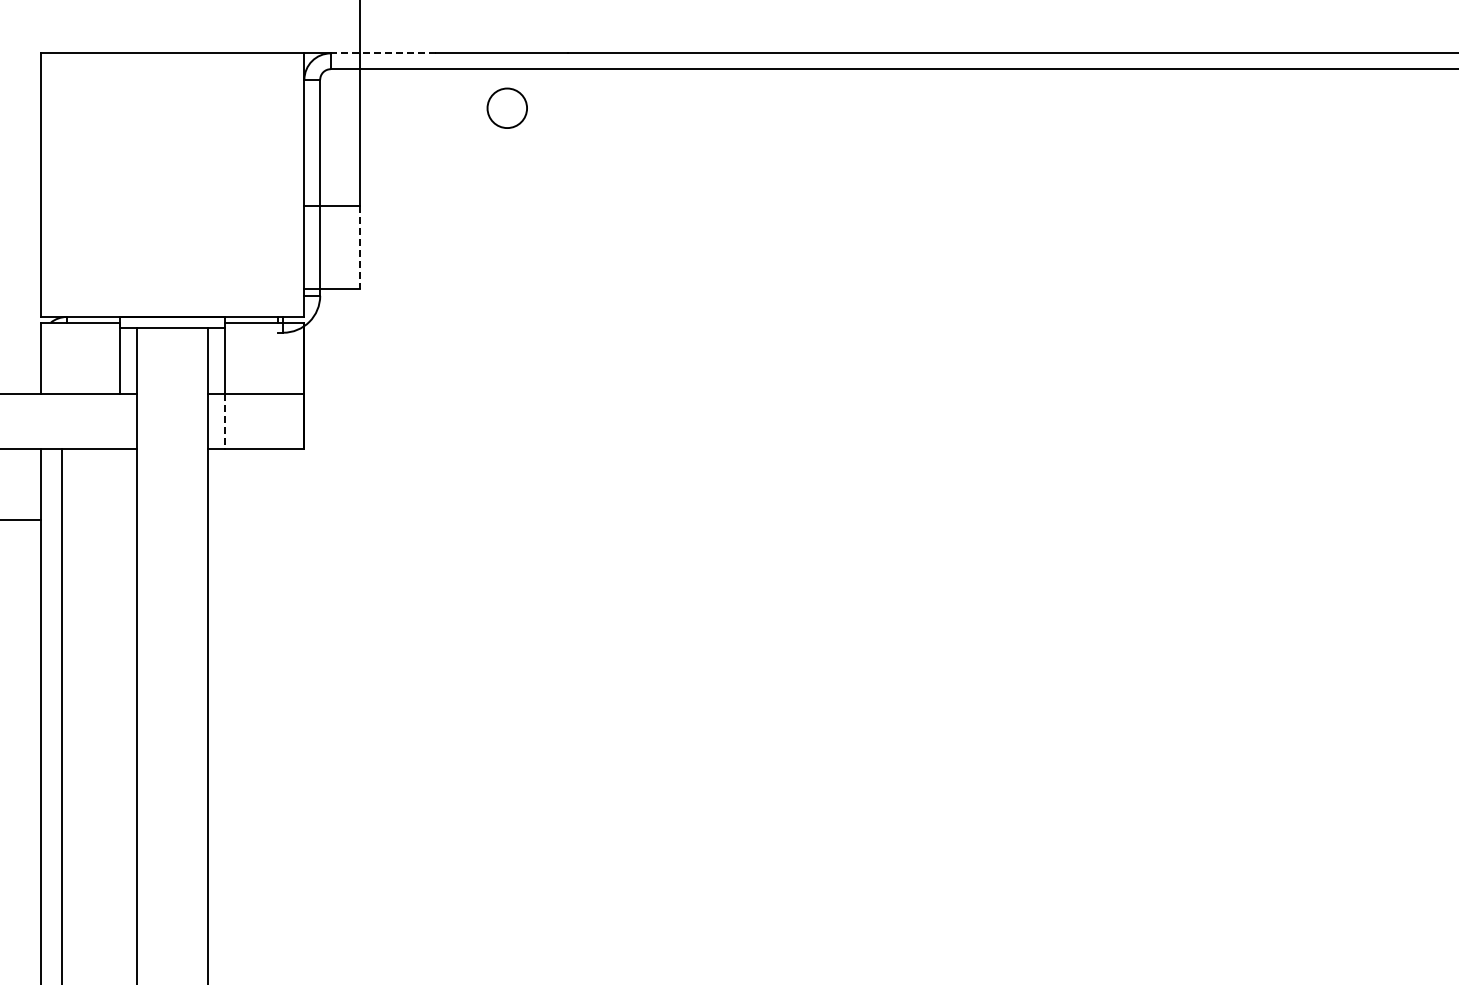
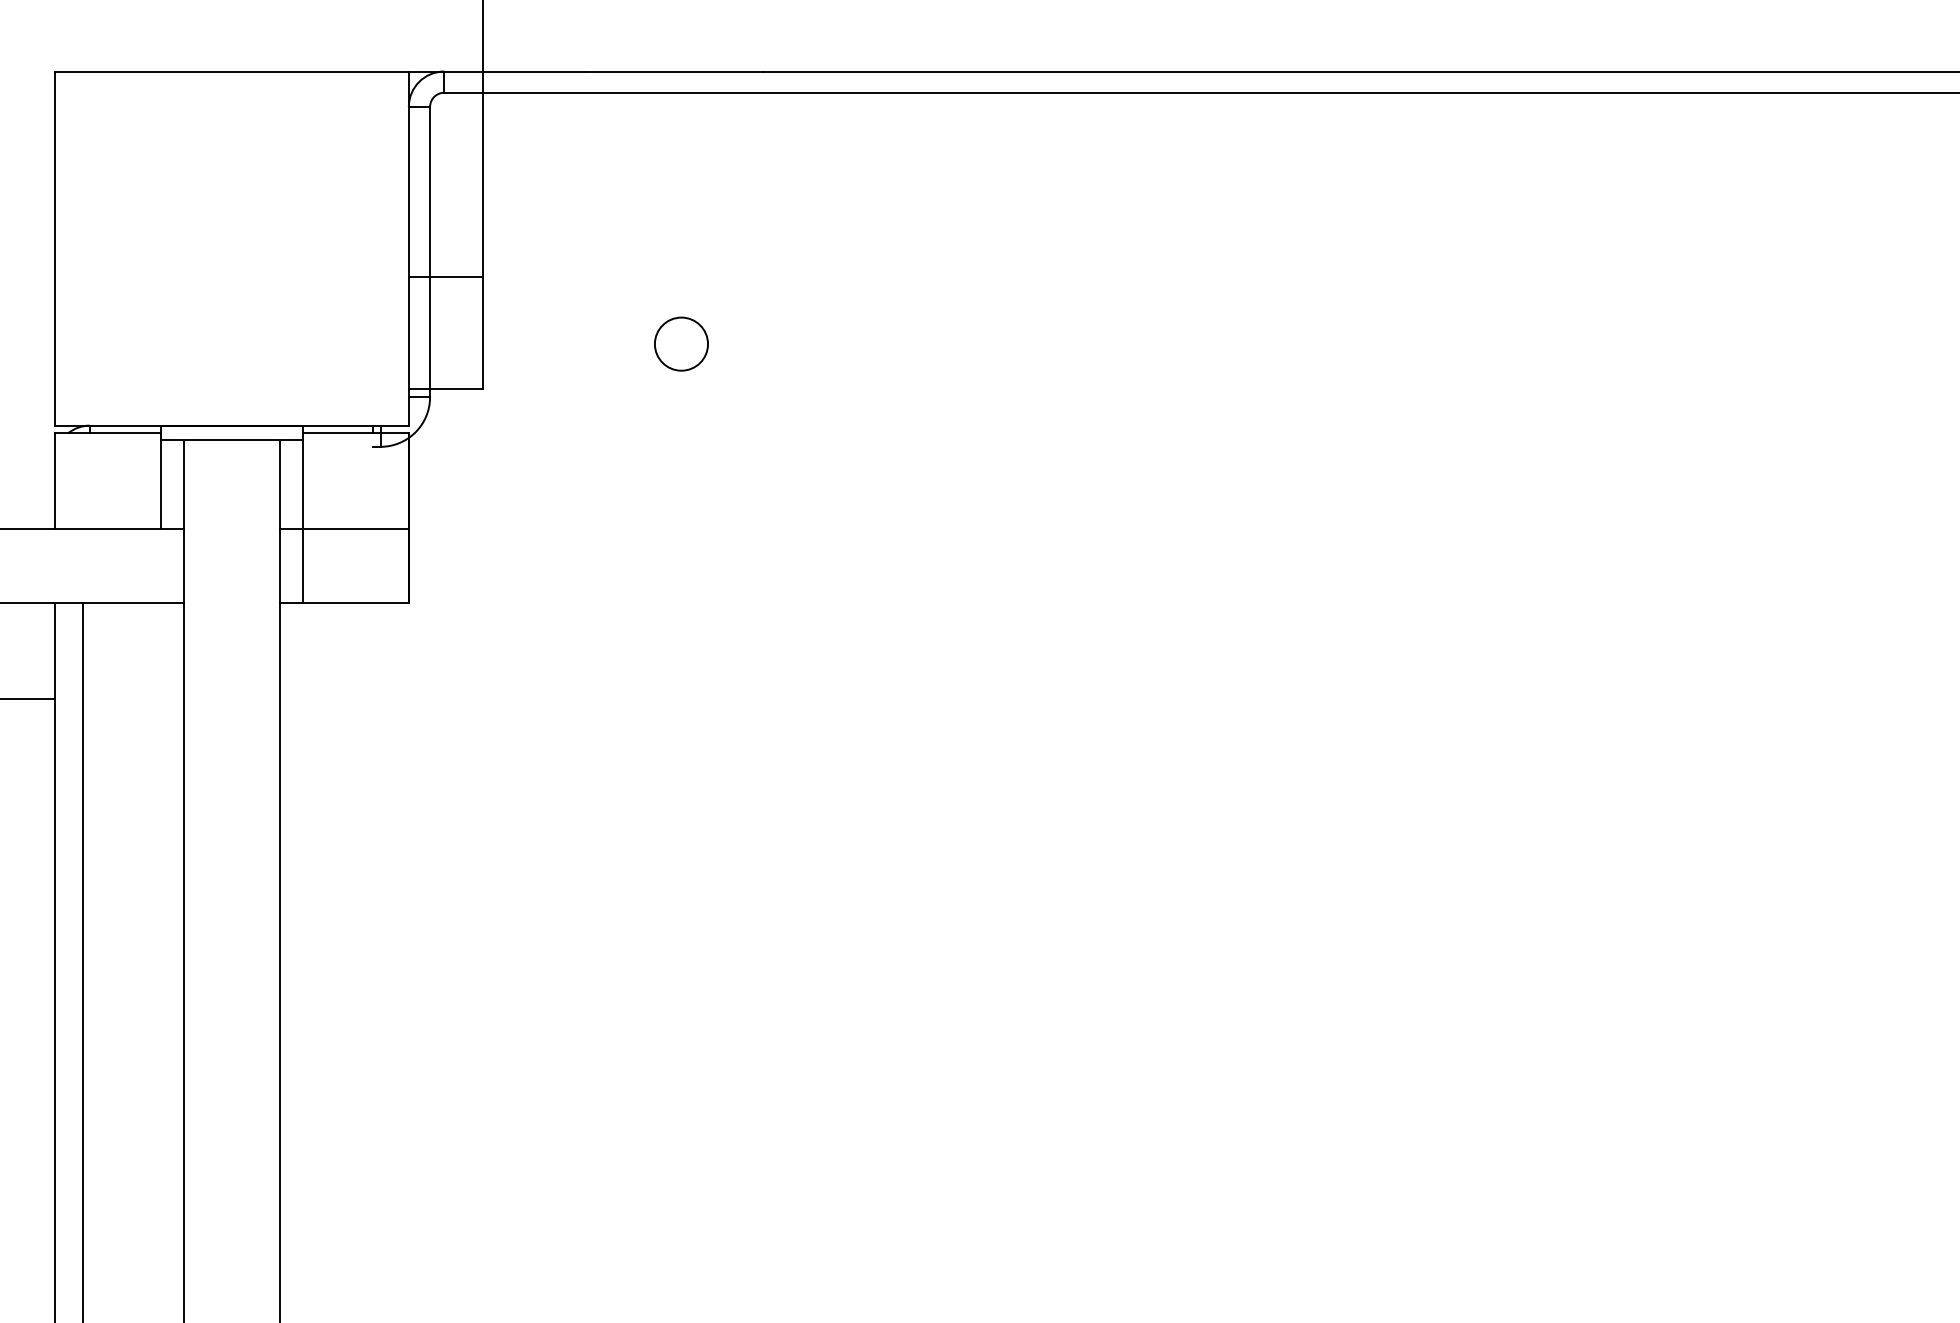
line: (383, 53) -> (515, 71), dashed -> solid
circle: (506, 107) -> (680, 343), moved
line: (359, 248) -> (482, 333), dashed -> solid
line: (225, 421) -> (302, 566), dashed -> solid

